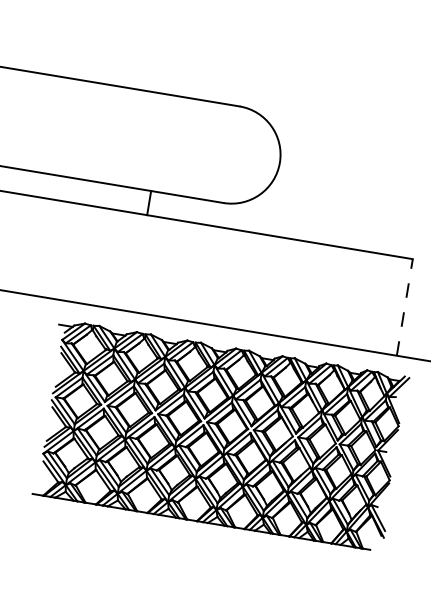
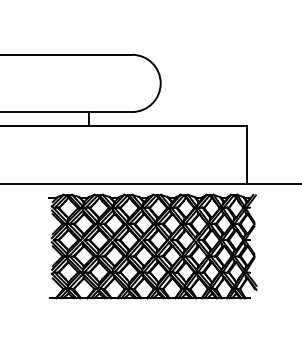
line: (404, 308) -> (246, 155), dashed -> solid

